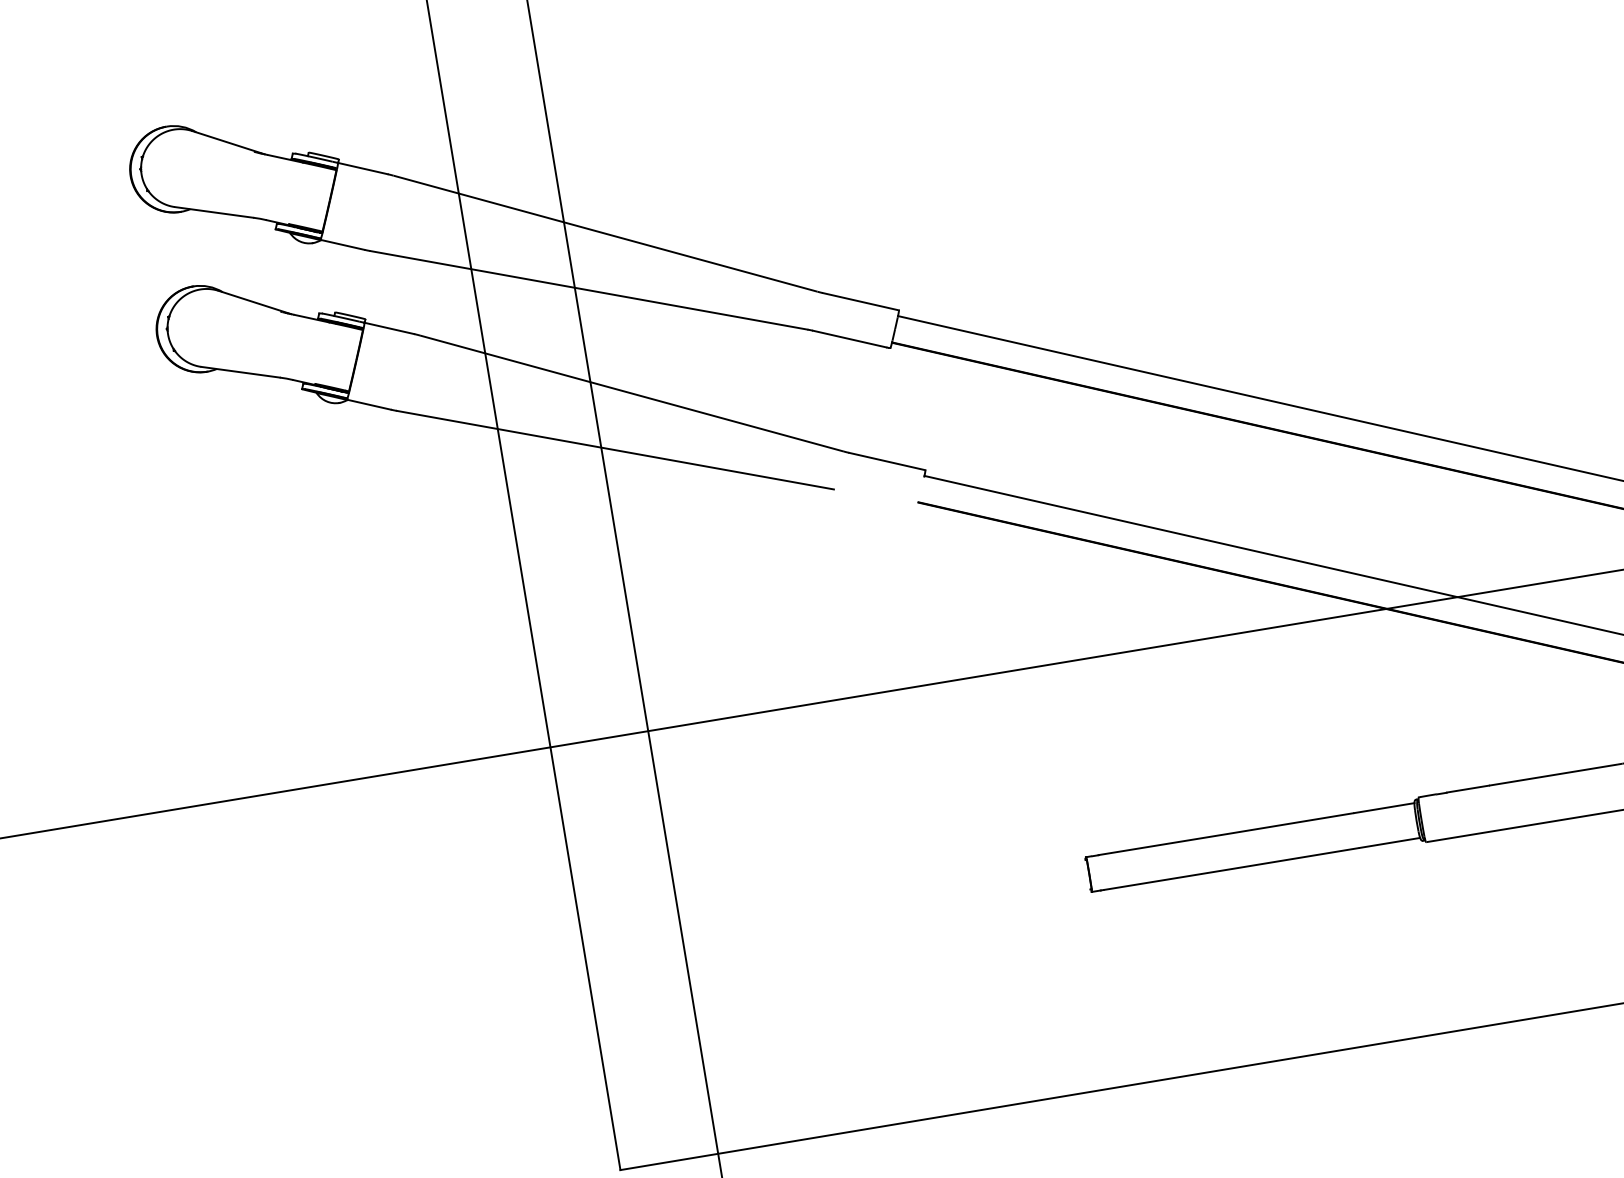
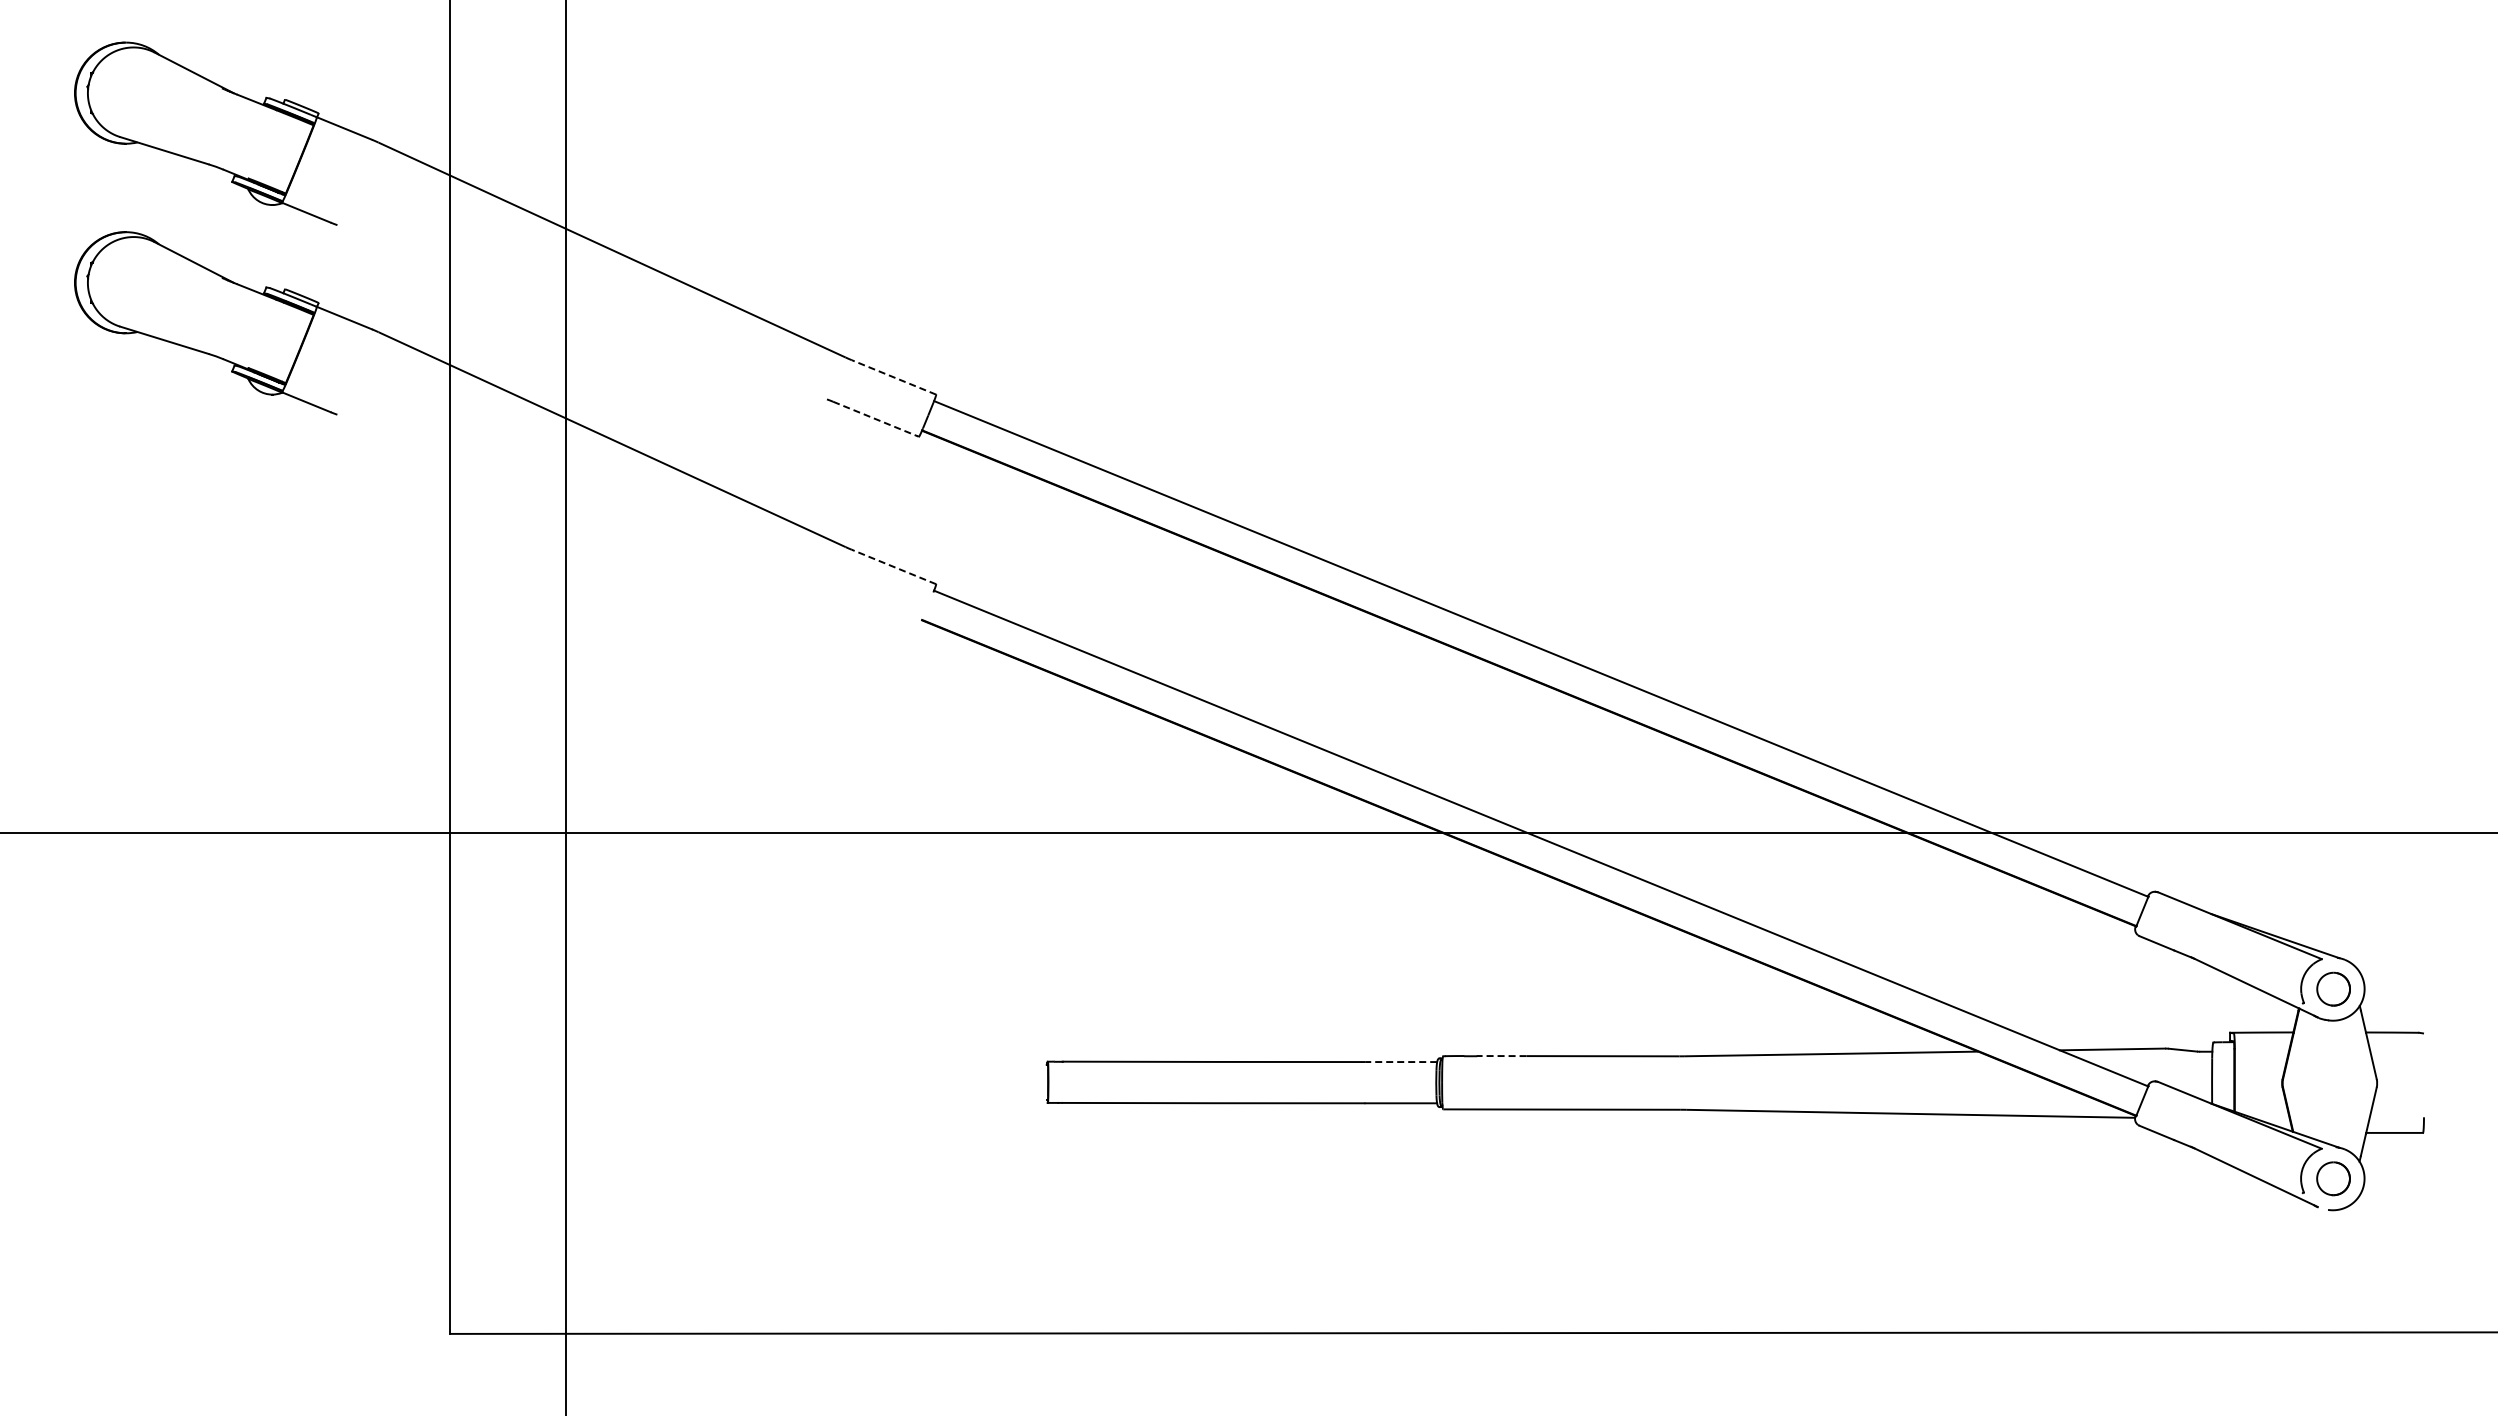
line: (588, 290) -> (581, 312), removed
line: (860, 301) -> (893, 377), solid -> dashed
line: (850, 339) -> (874, 418), solid -> dashed
line: (614, 449) -> (581, 501), removed
line: (886, 461) -> (893, 566), solid -> dashed
line: (1467, 789) -> (1501, 1056), solid -> dashed
line: (1384, 808) -> (1401, 1062), solid -> dashed

